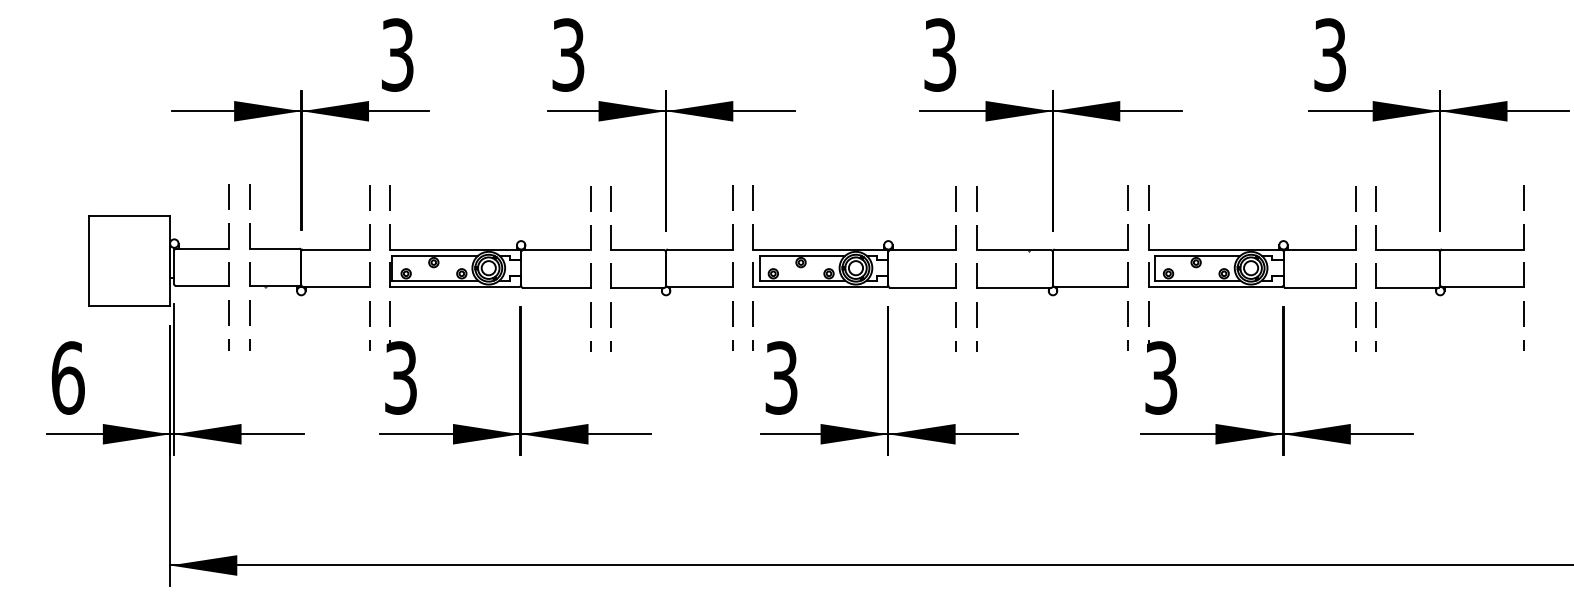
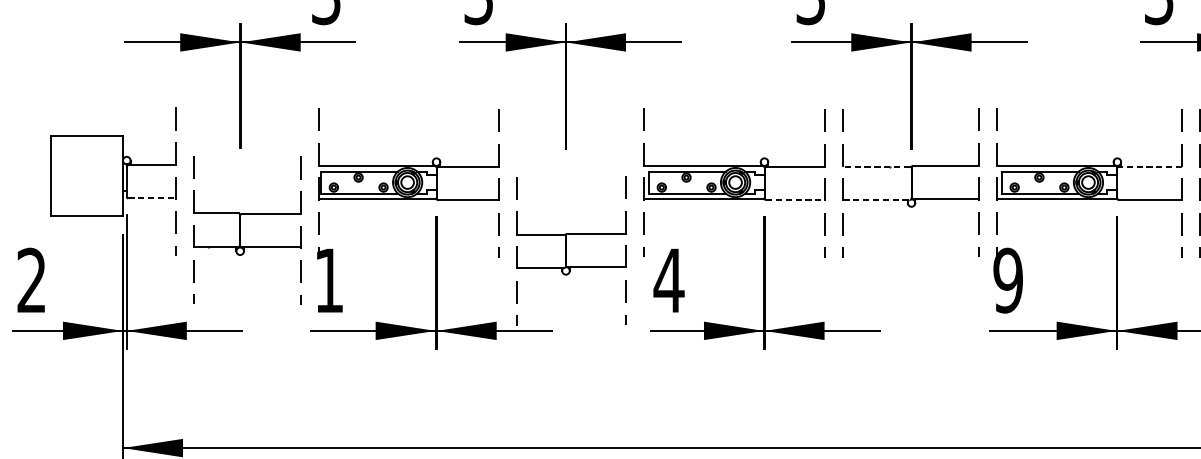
line: (1013, 250) -> (876, 166), solid -> dashed
line: (1320, 250) -> (1150, 166), solid -> dashed
part: (301, 267) -> (240, 230), moved
part: (671, 268) -> (570, 250), moved
line: (202, 286) -> (151, 198), solid -> dashed
line: (923, 287) -> (795, 199), solid -> dashed
line: (1014, 287) -> (877, 199), solid -> dashed
text: (67, 377) -> (31, 280), 6 -> 2
text: (400, 377) -> (328, 280), 3 -> 1
text: (781, 377) -> (669, 280), 3 -> 4
text: (1160, 377) -> (1007, 280), 3 -> 9

